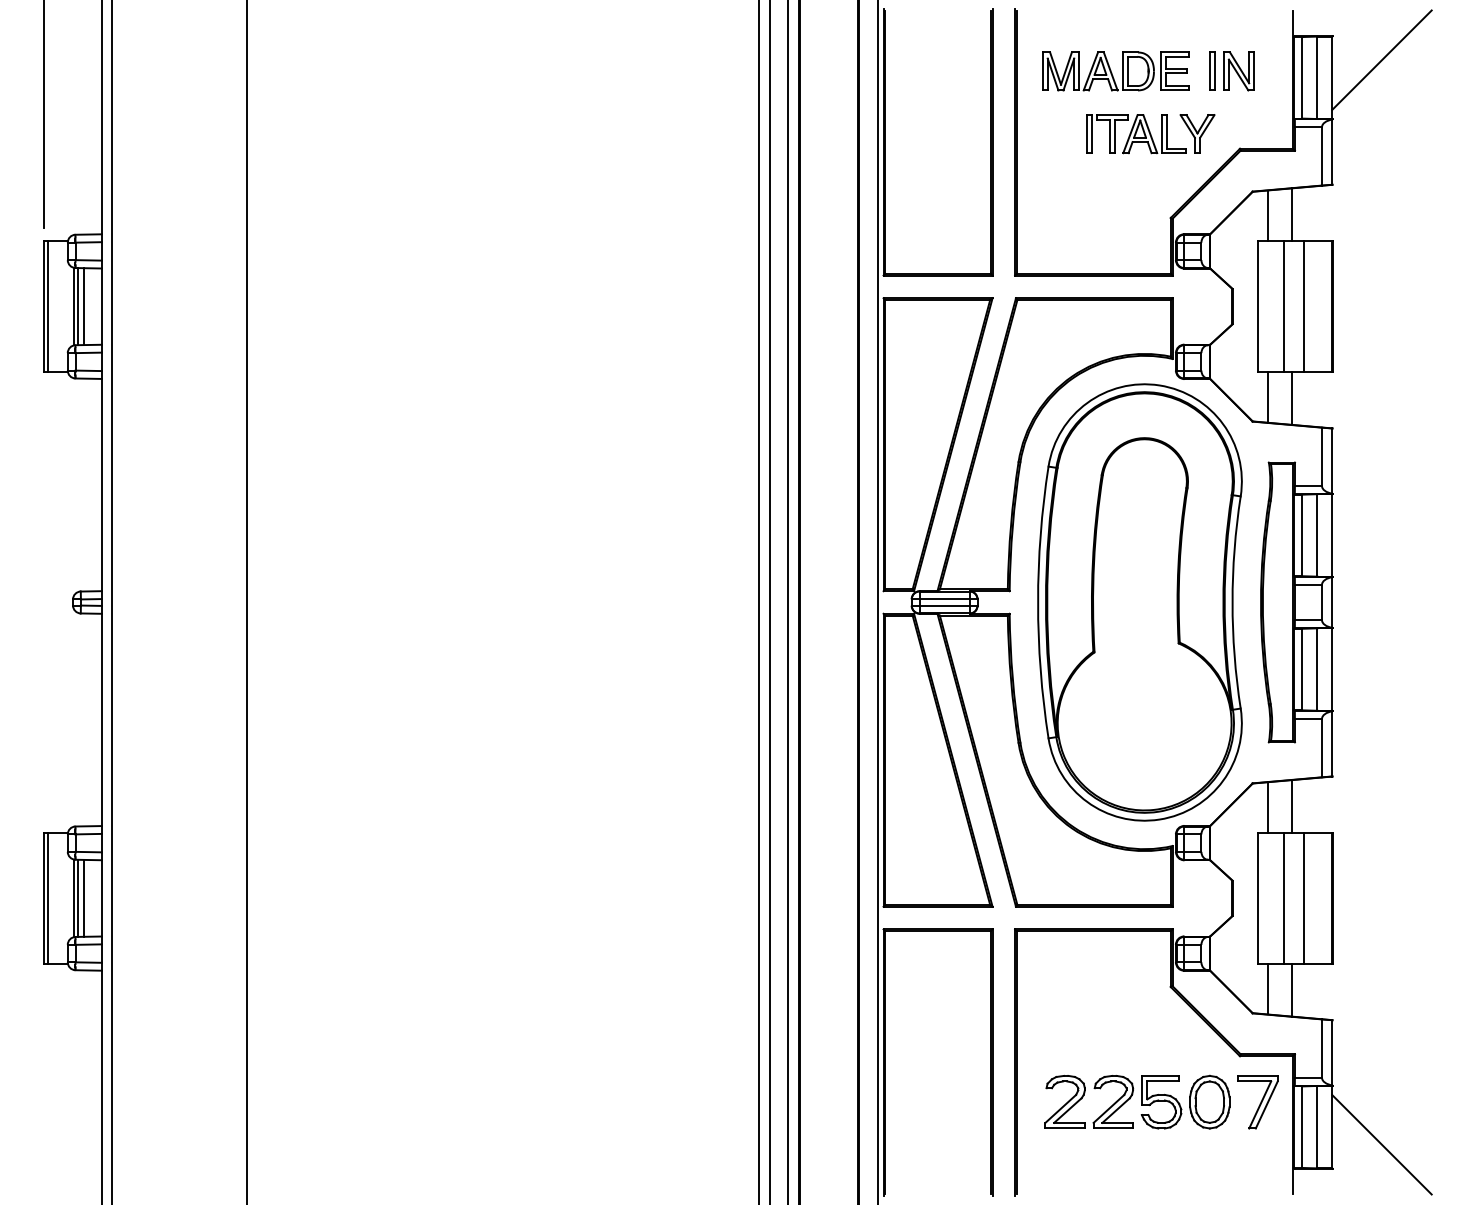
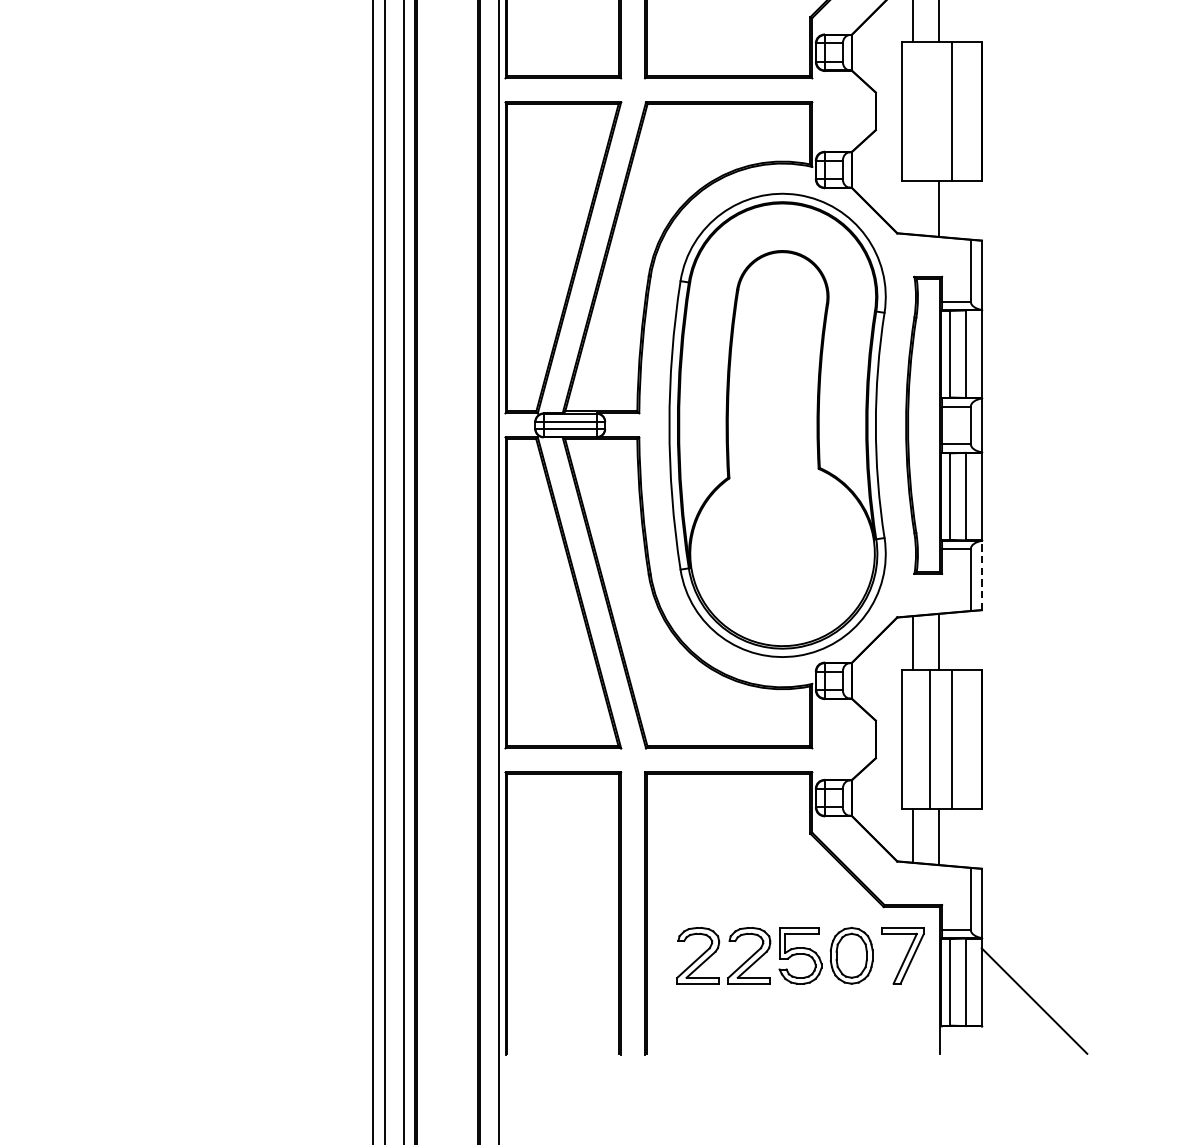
line: (1283, 306) -> (929, 111), removed
line: (1267, 397) -> (912, 207), removed
line: (1332, 743) -> (981, 575), solid -> dashed

